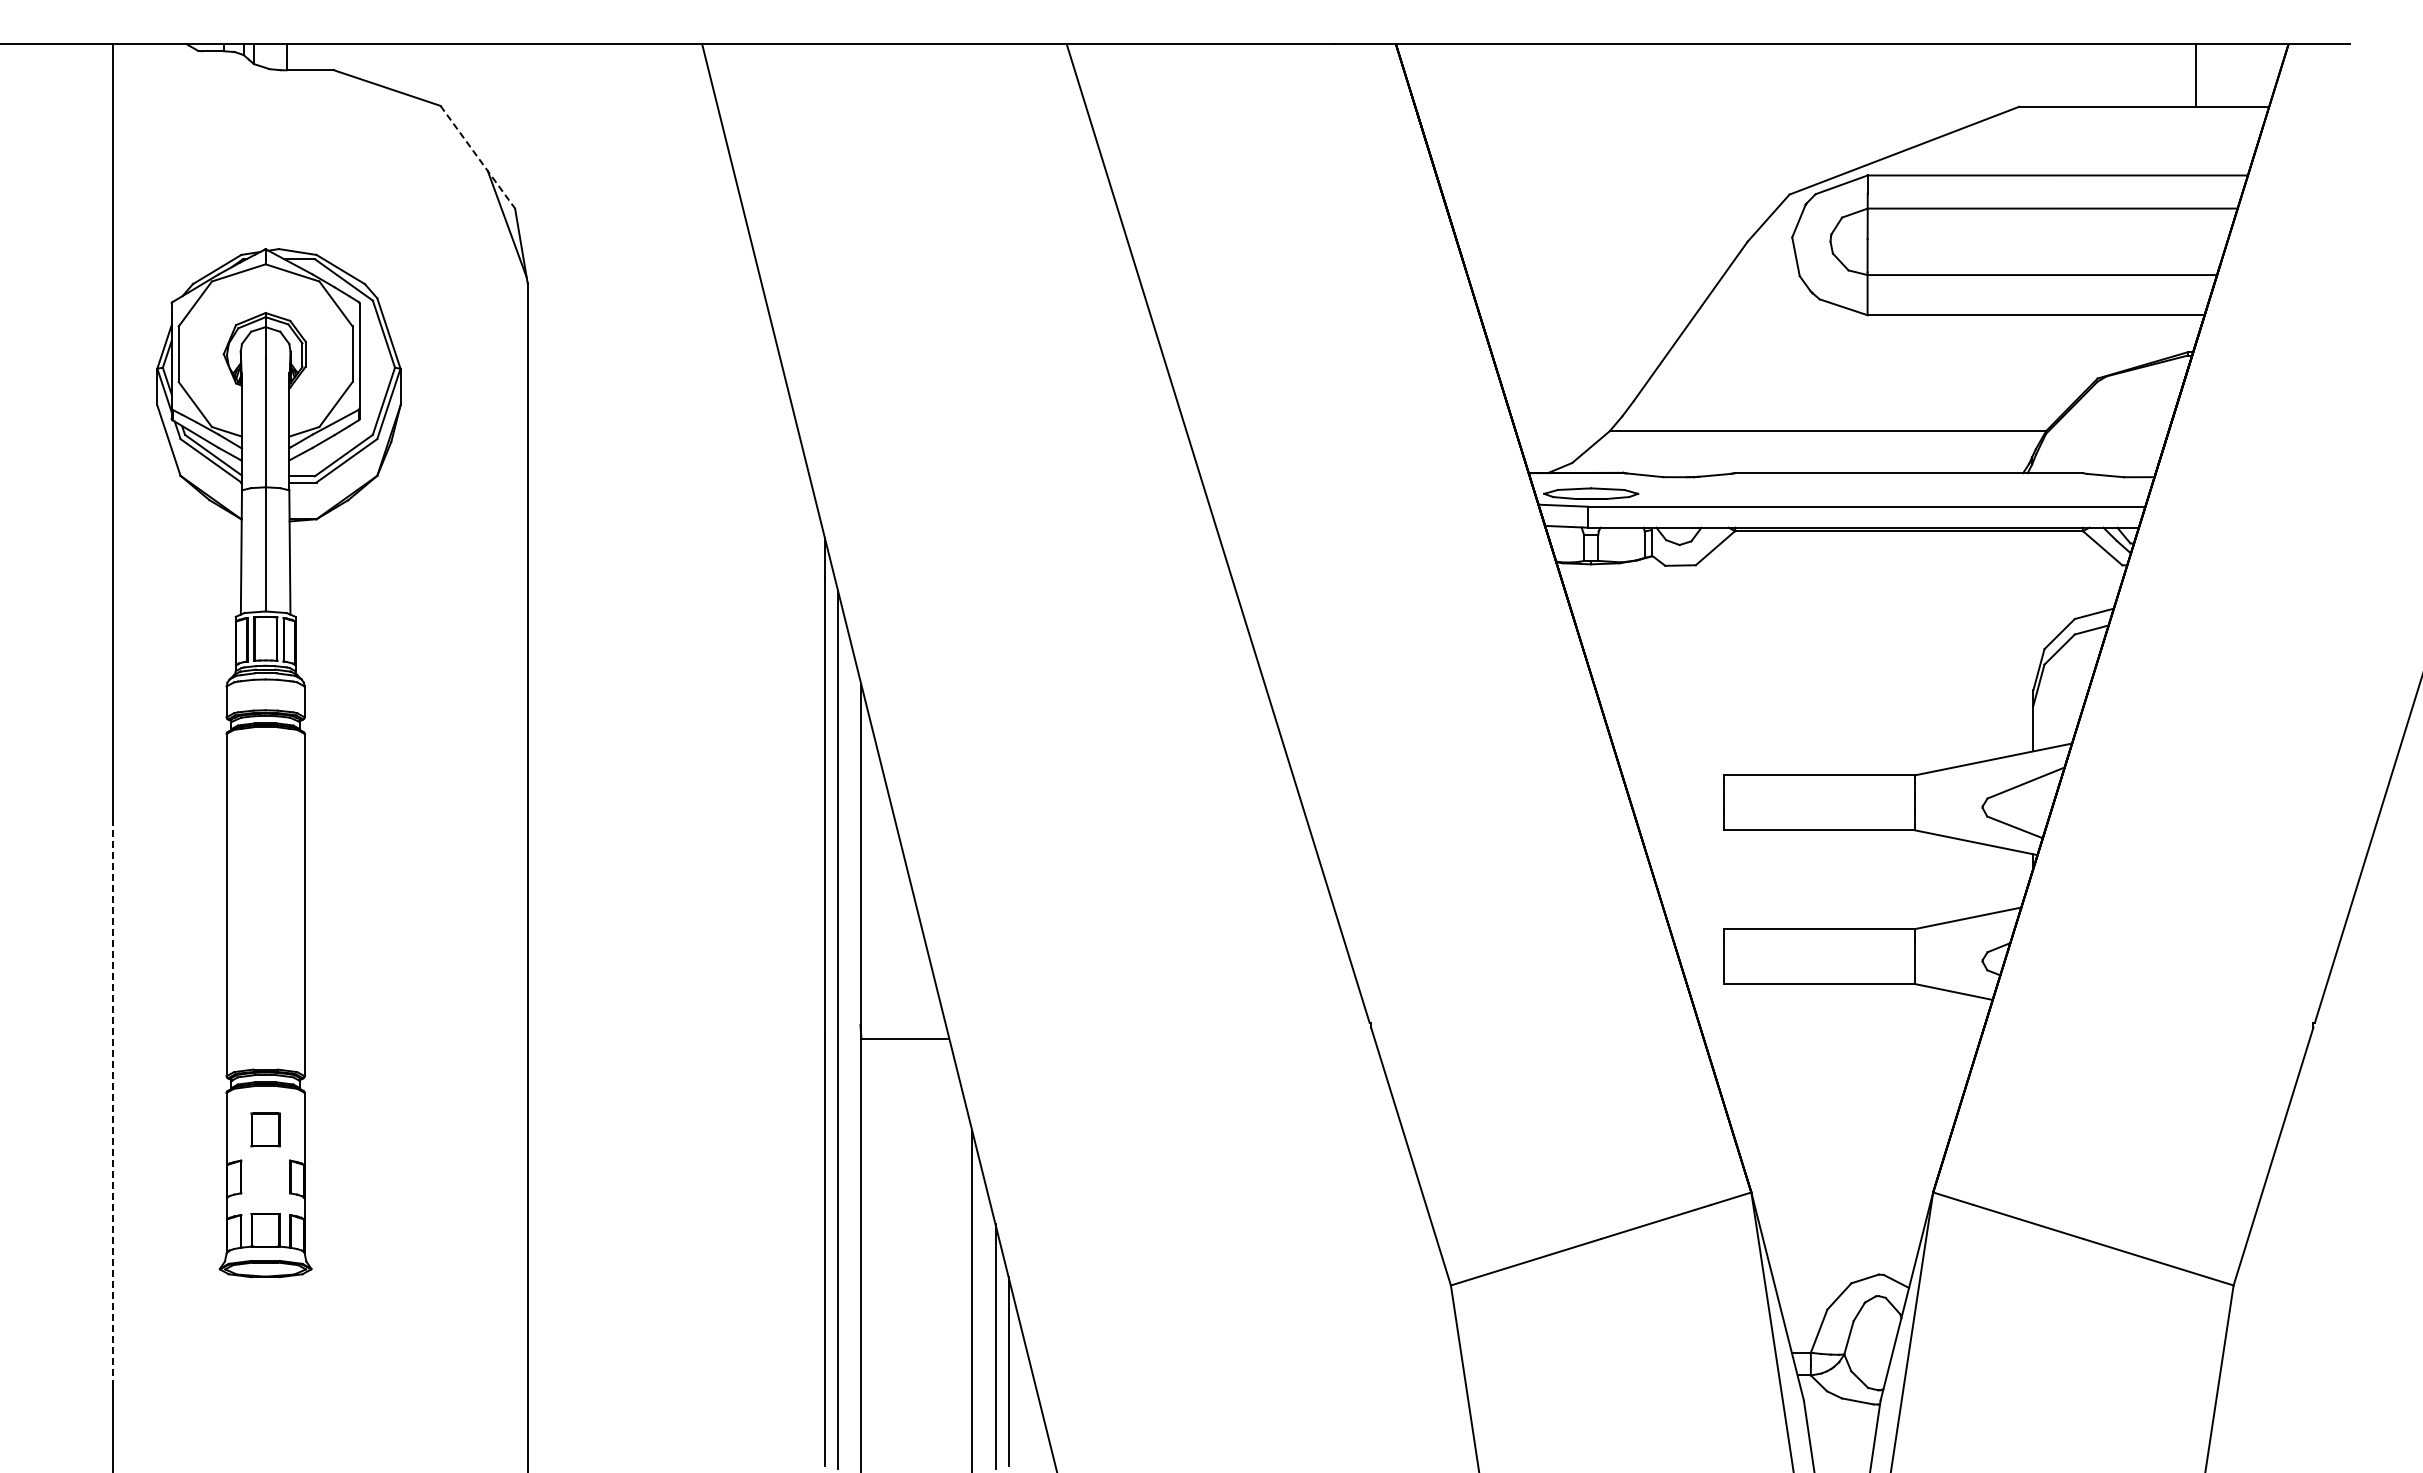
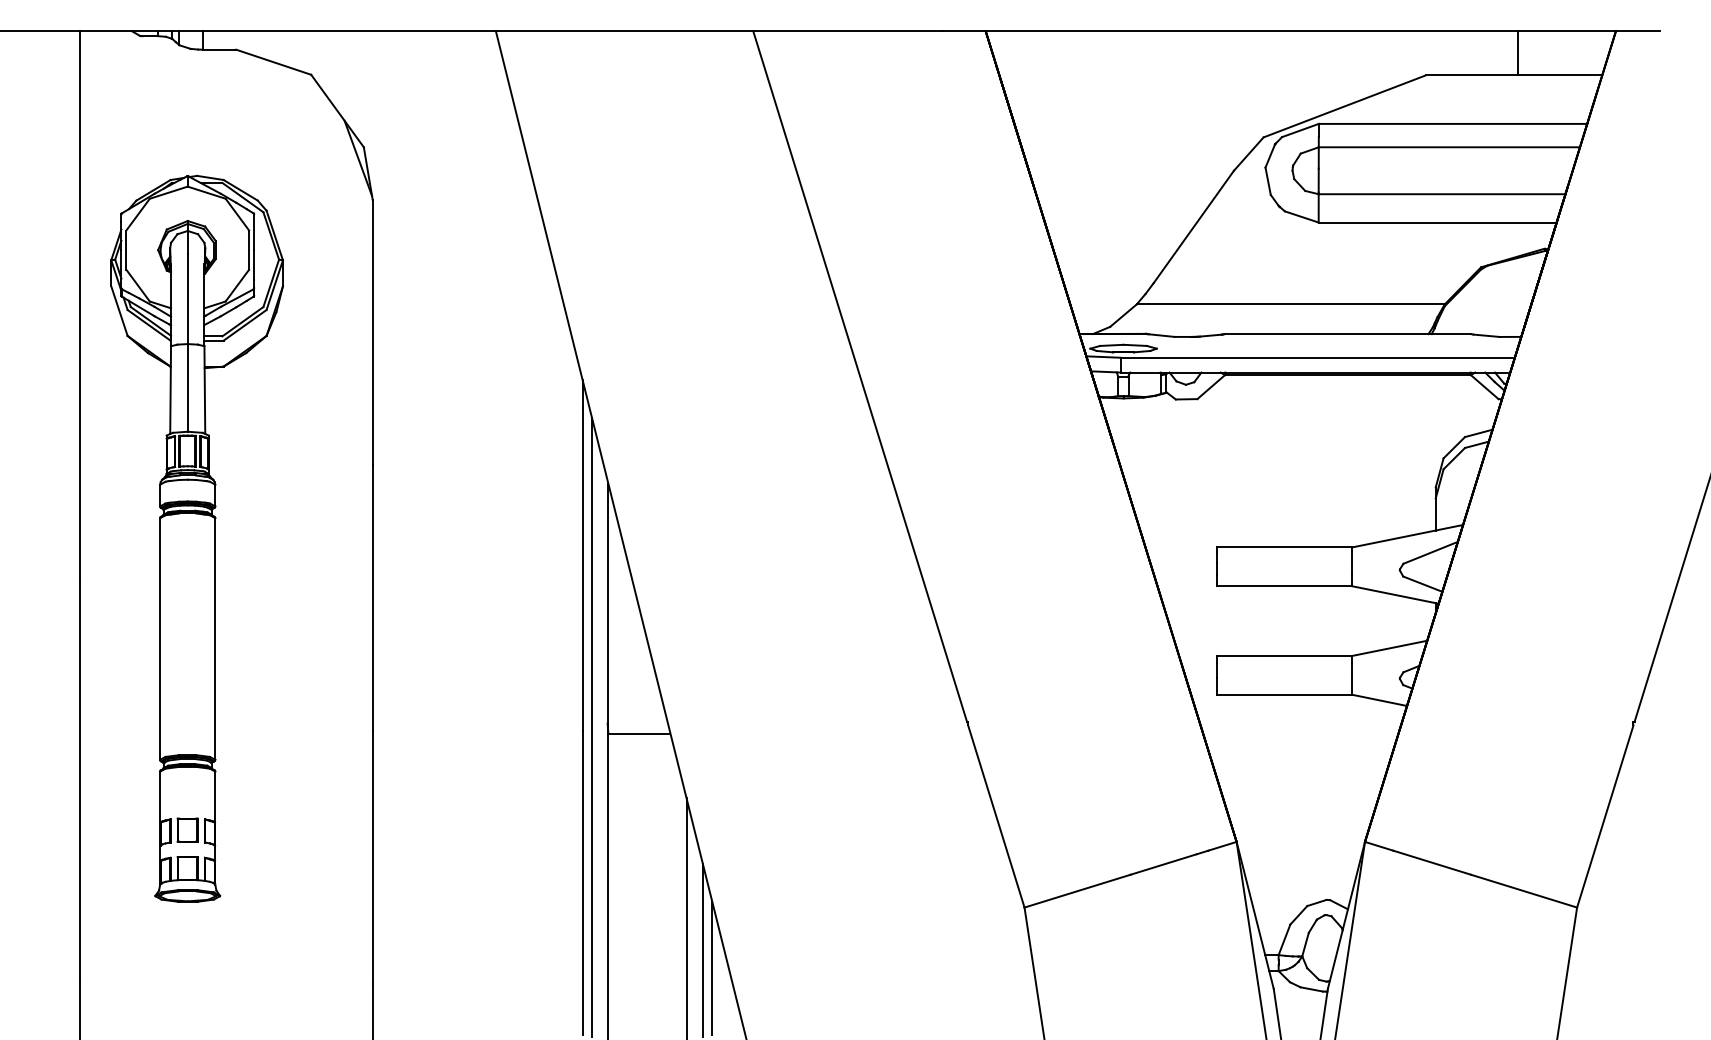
line: (2195, 75) -> (1517, 53), moved
line: (478, 157) -> (338, 111), dashed -> solid
line: (112, 1102) -> (79, 778), dashed -> solid
part: (265, 1129) -> (187, 829), moved

